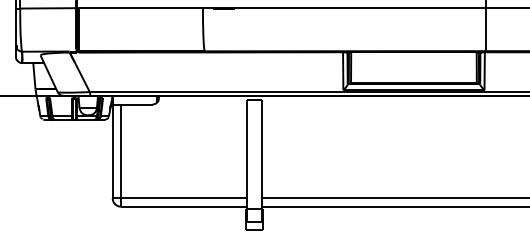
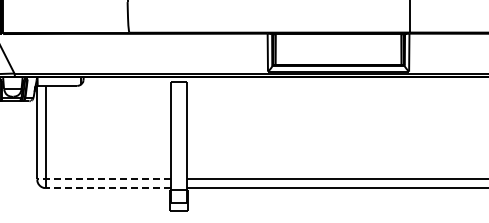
line: (179, 198) -> (104, 179), solid -> dashed
line: (183, 206) -> (108, 187), solid -> dashed

